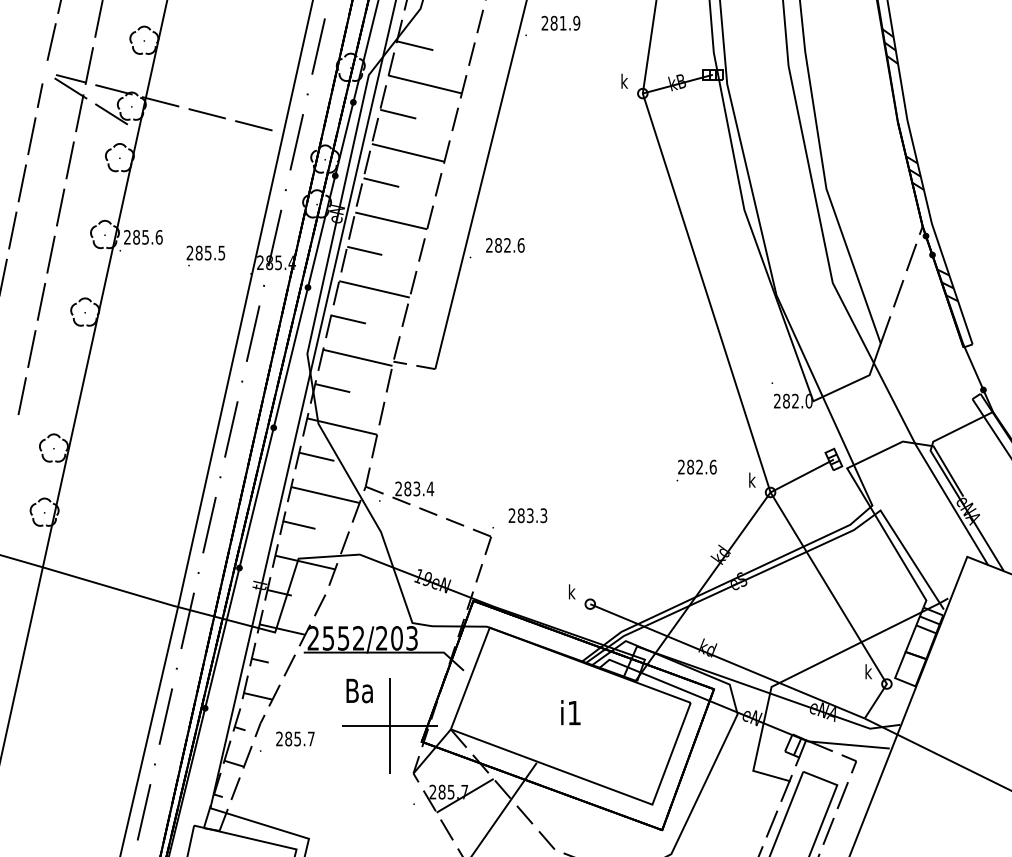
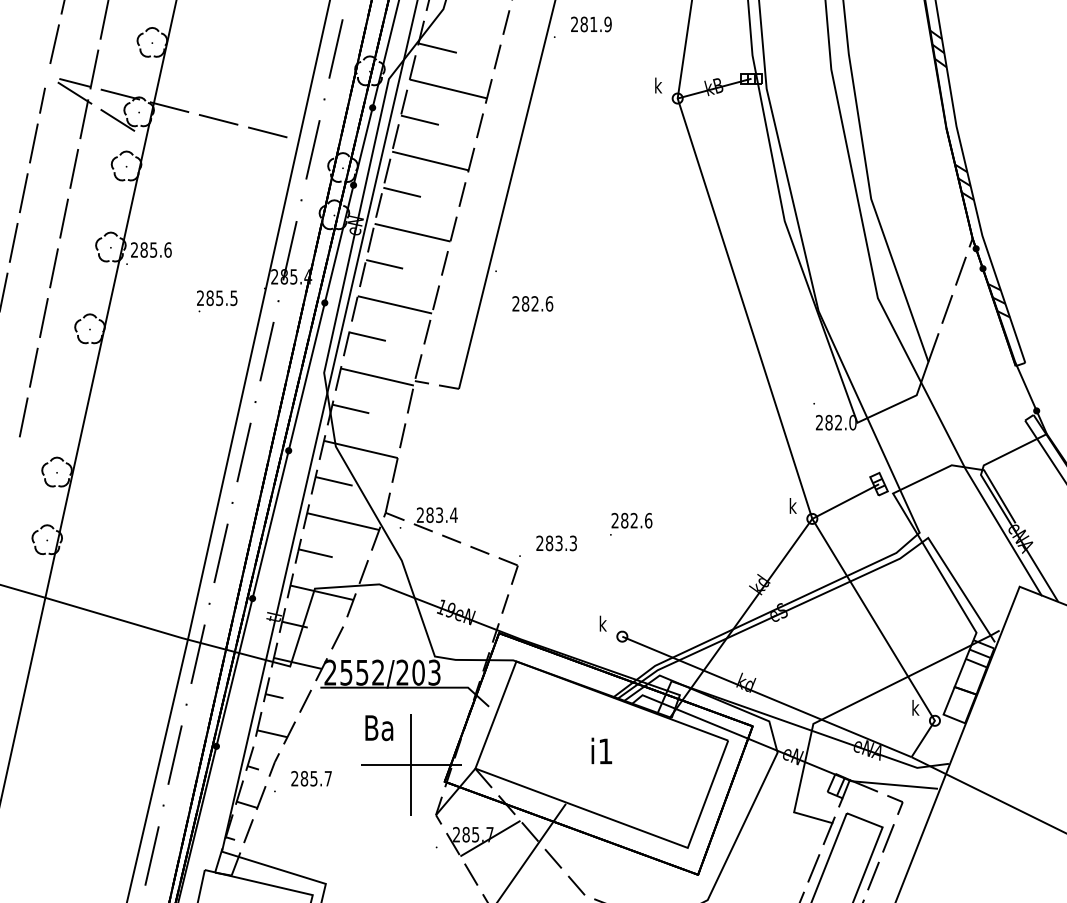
text: (505, 245) -> (532, 303), moved
text: (205, 255) -> (216, 300), moved
text: (696, 470) -> (630, 524), moved

